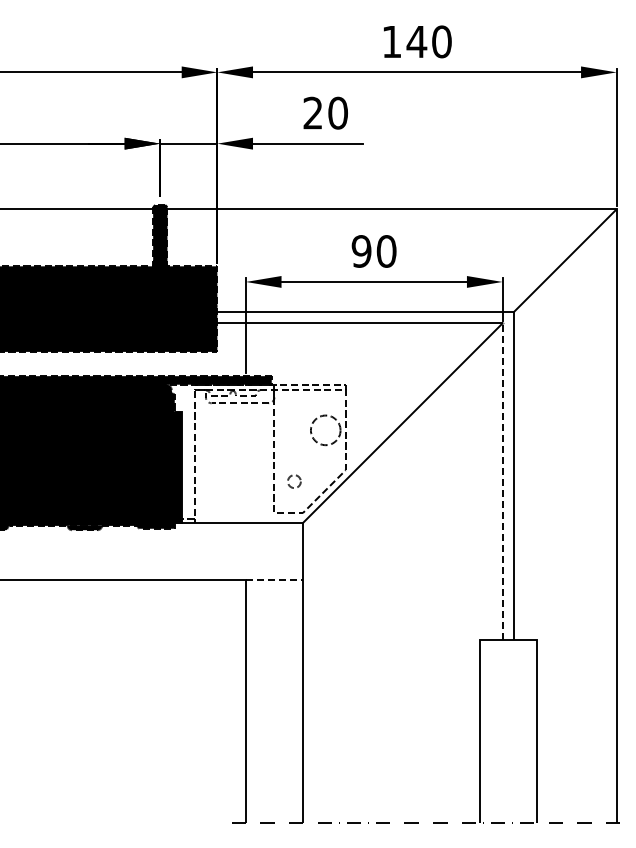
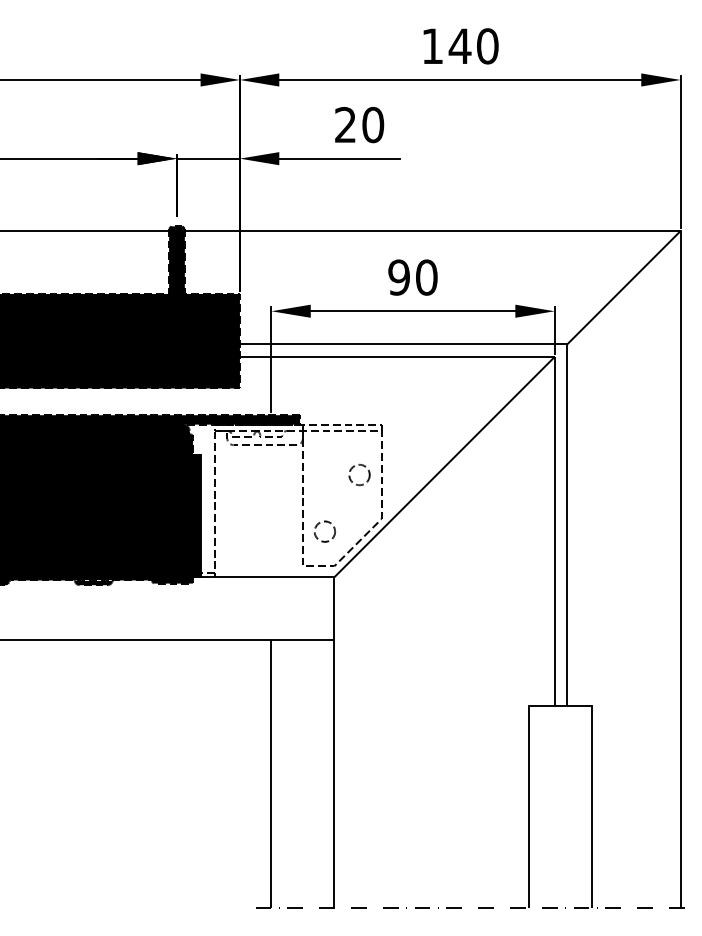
circle: (325, 430) -> (359, 475), size x0.62
circle: (294, 481) -> (325, 531), size x1.43
line: (502, 481) -> (554, 531), dashed -> solid
line: (274, 580) -> (302, 640), dashed -> solid

